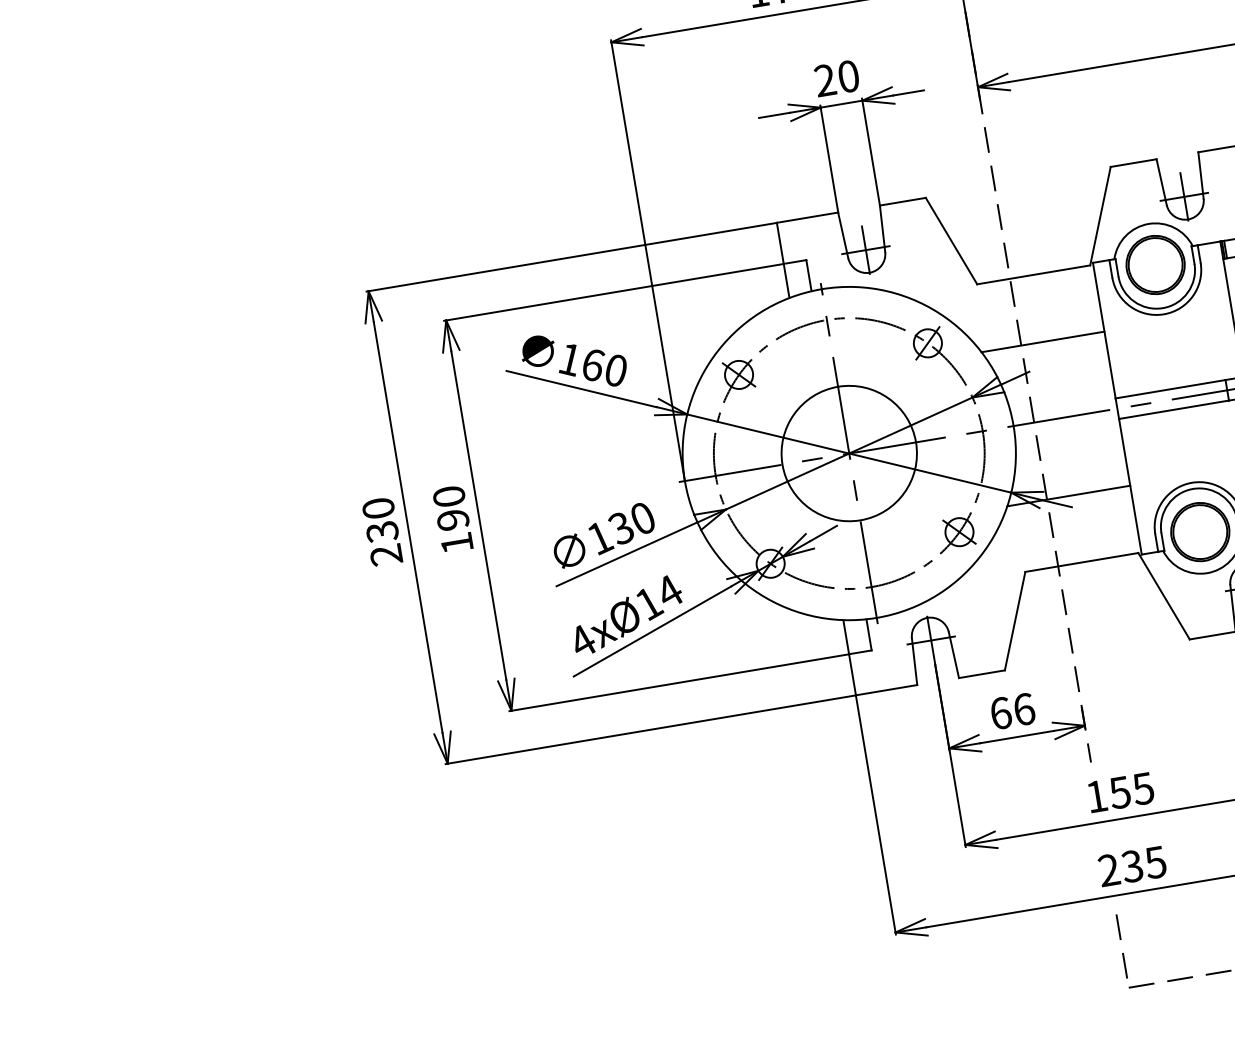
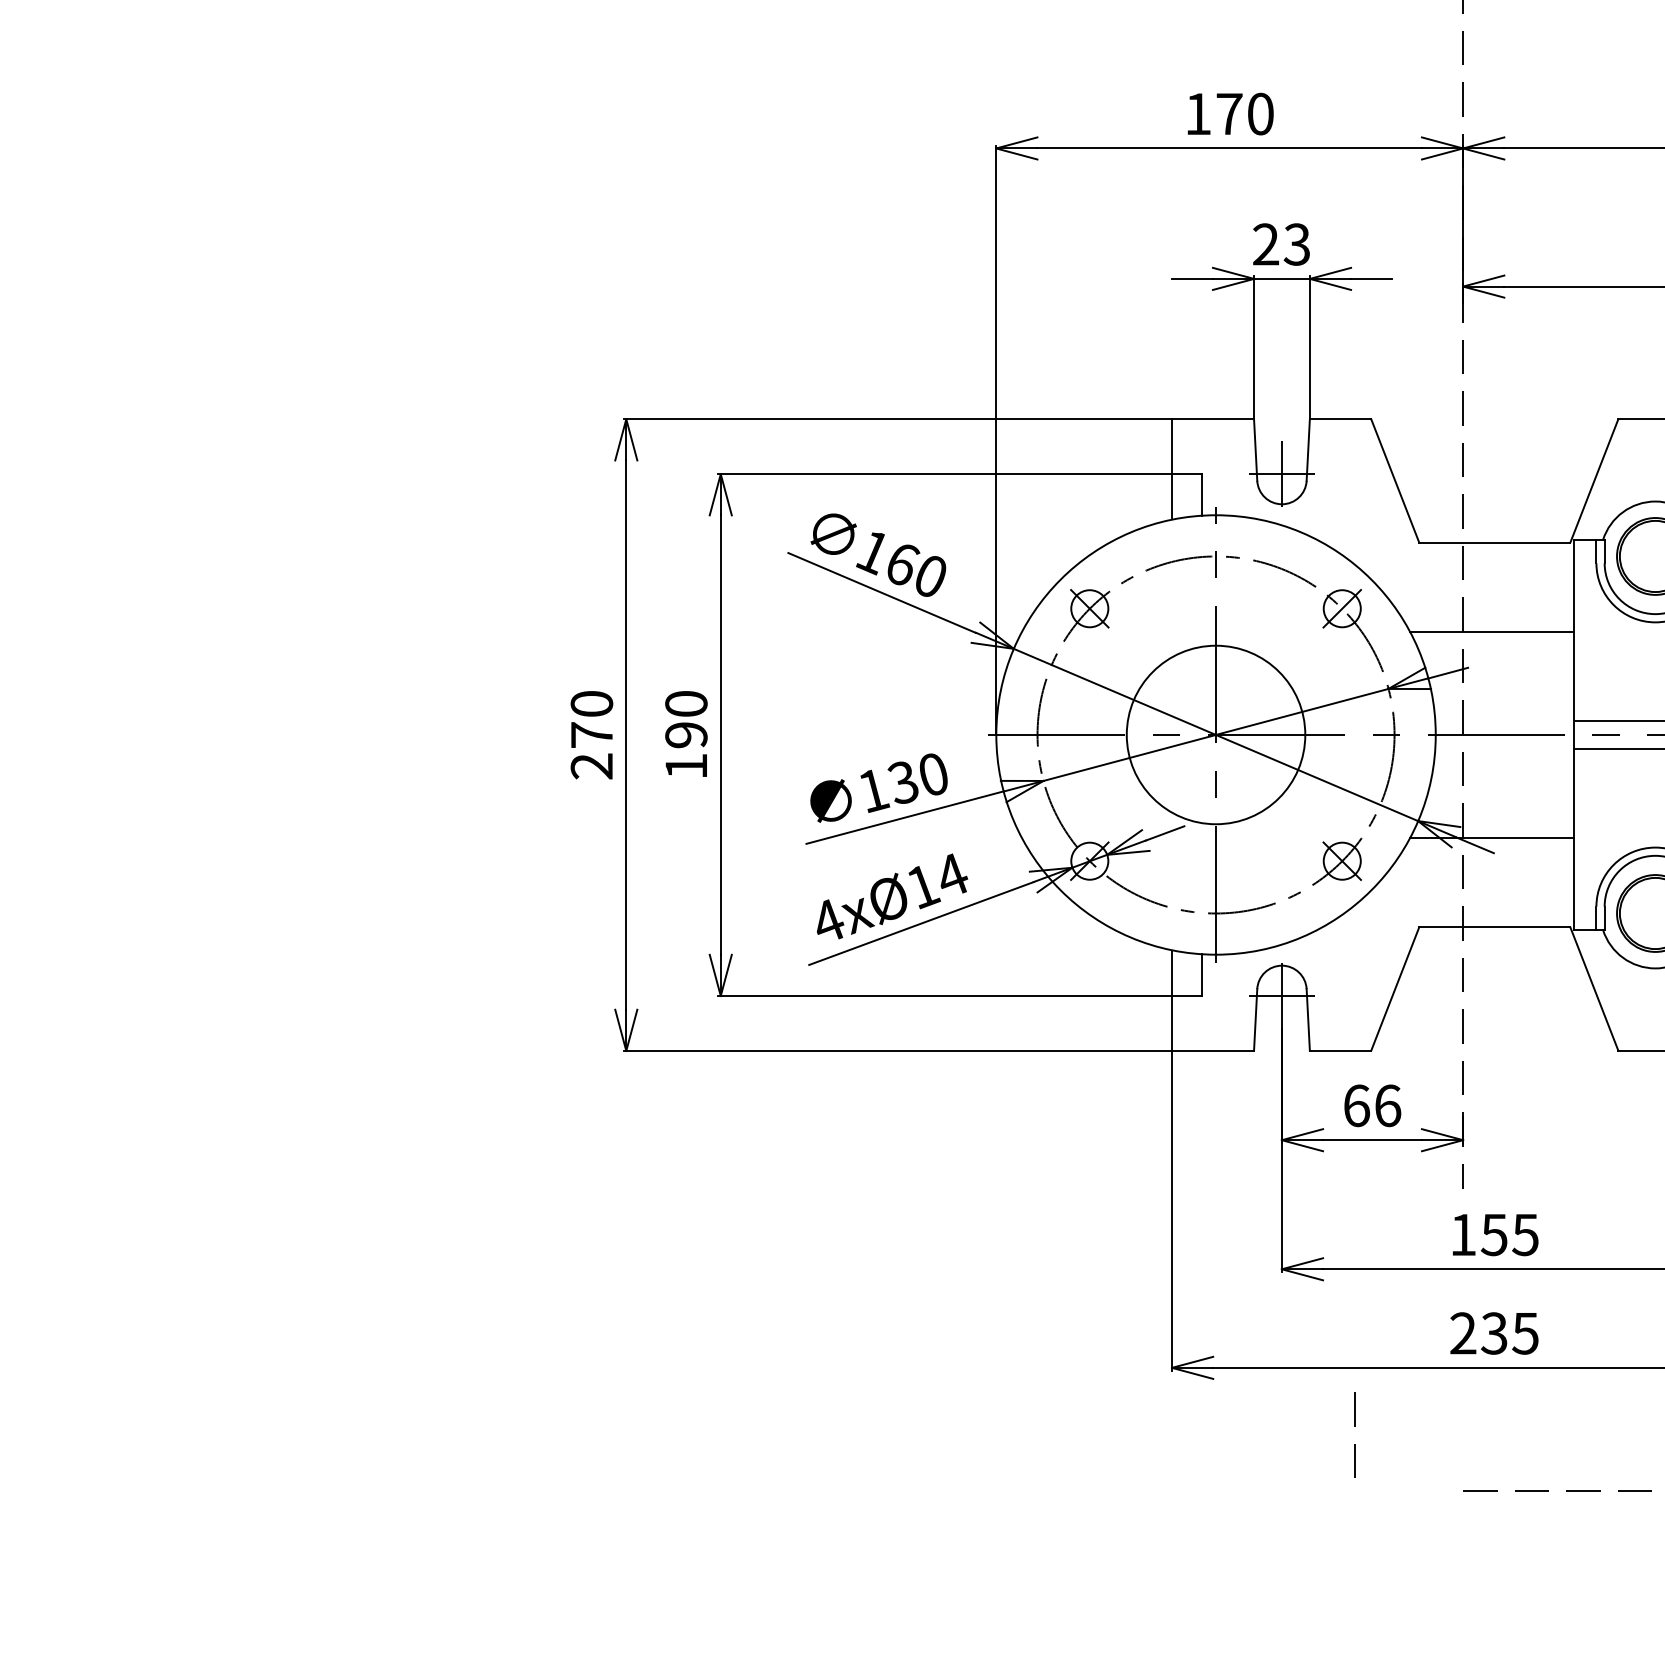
text: (848, 76) -> (1296, 244), 20 -> 23
text: (382, 532) -> (591, 735), 230 -> 270
line: (1120, 939) -> (1354, 1426), moved

